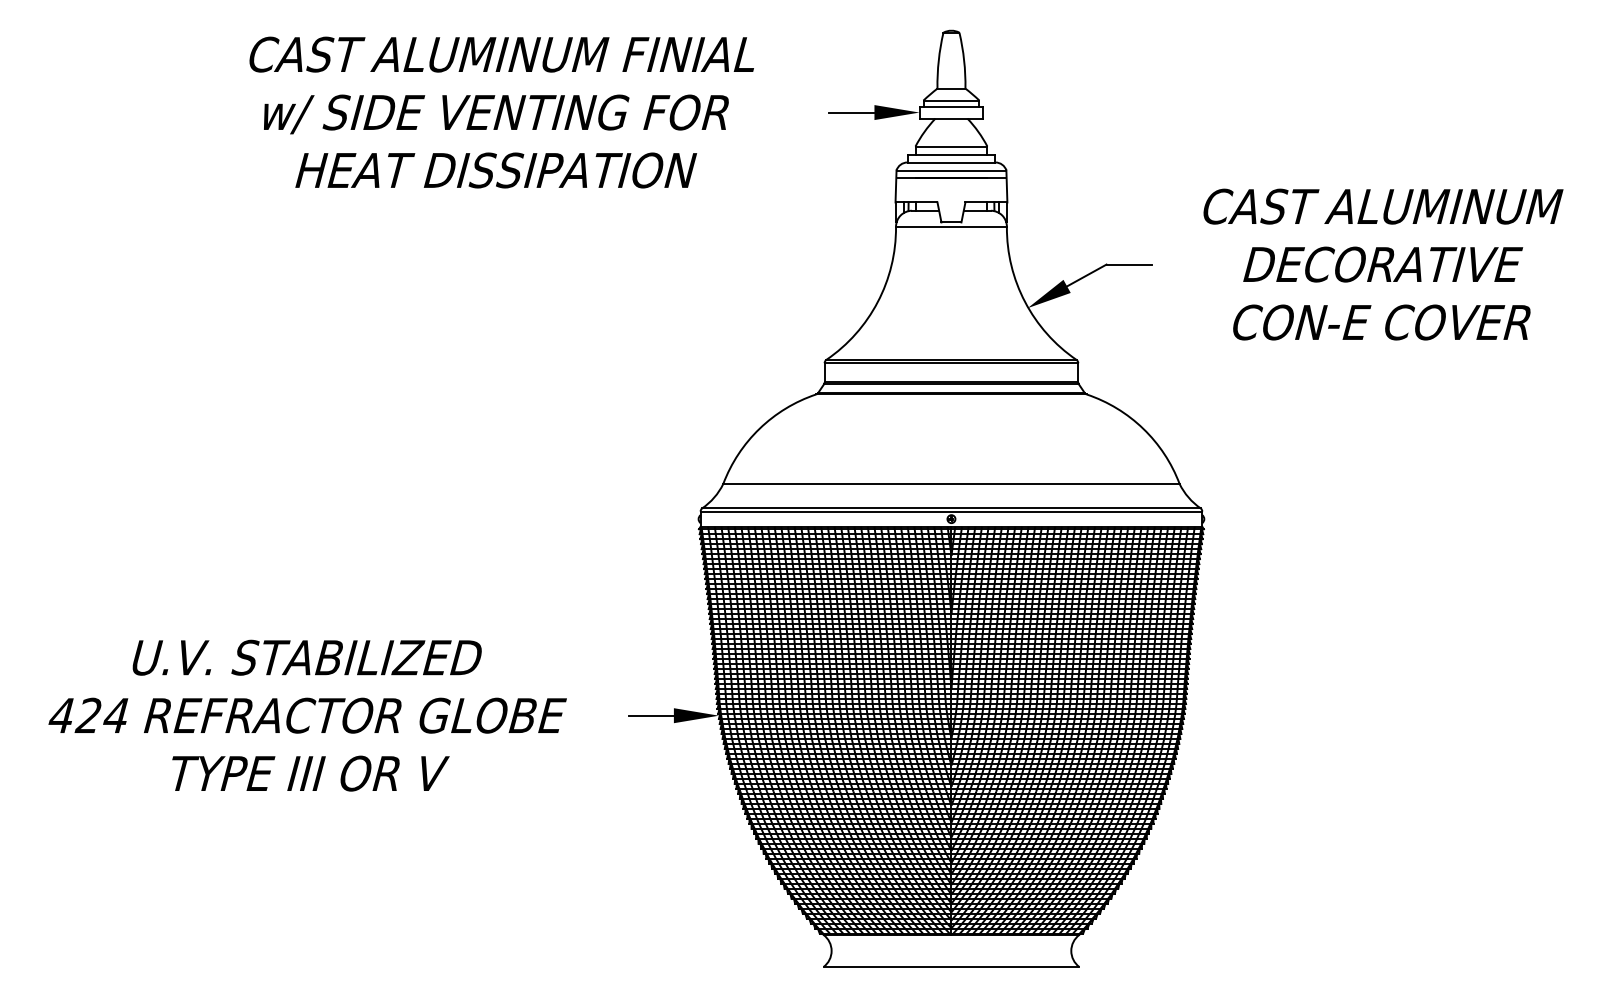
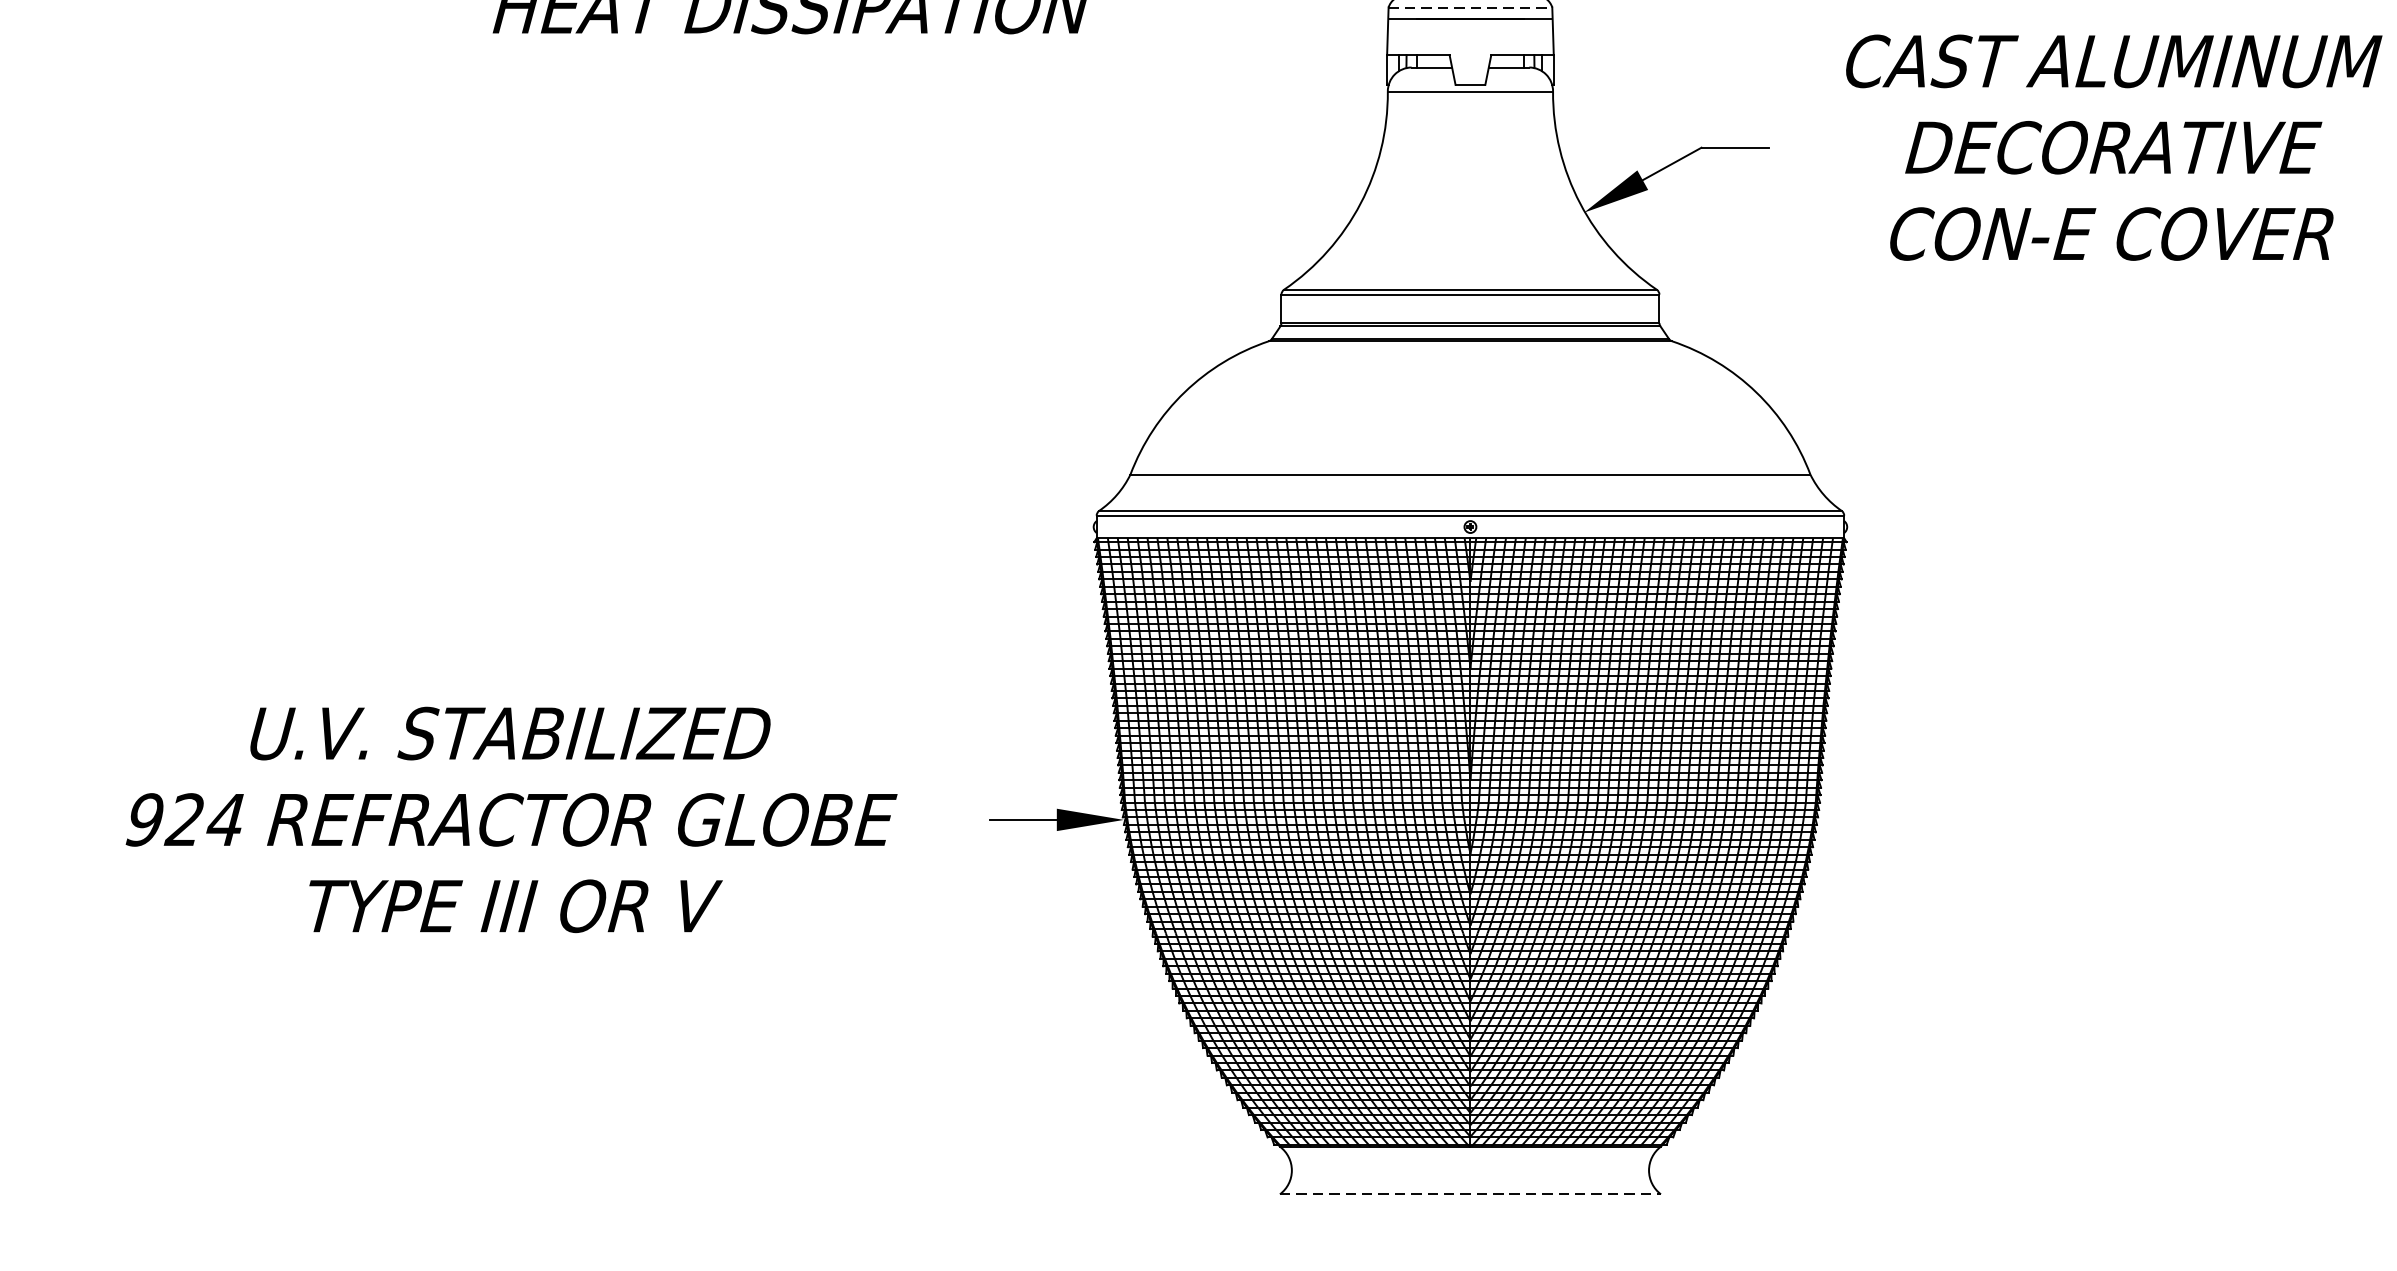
line: (951, 170) -> (1470, 7), solid -> dashed
text: (61, 715) -> (144, 819), 424 -> 924
line: (951, 966) -> (1470, 1193), solid -> dashed

